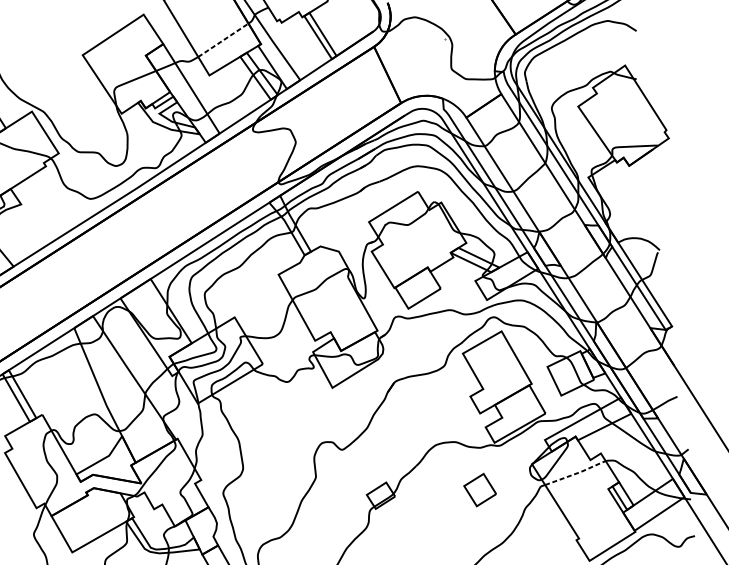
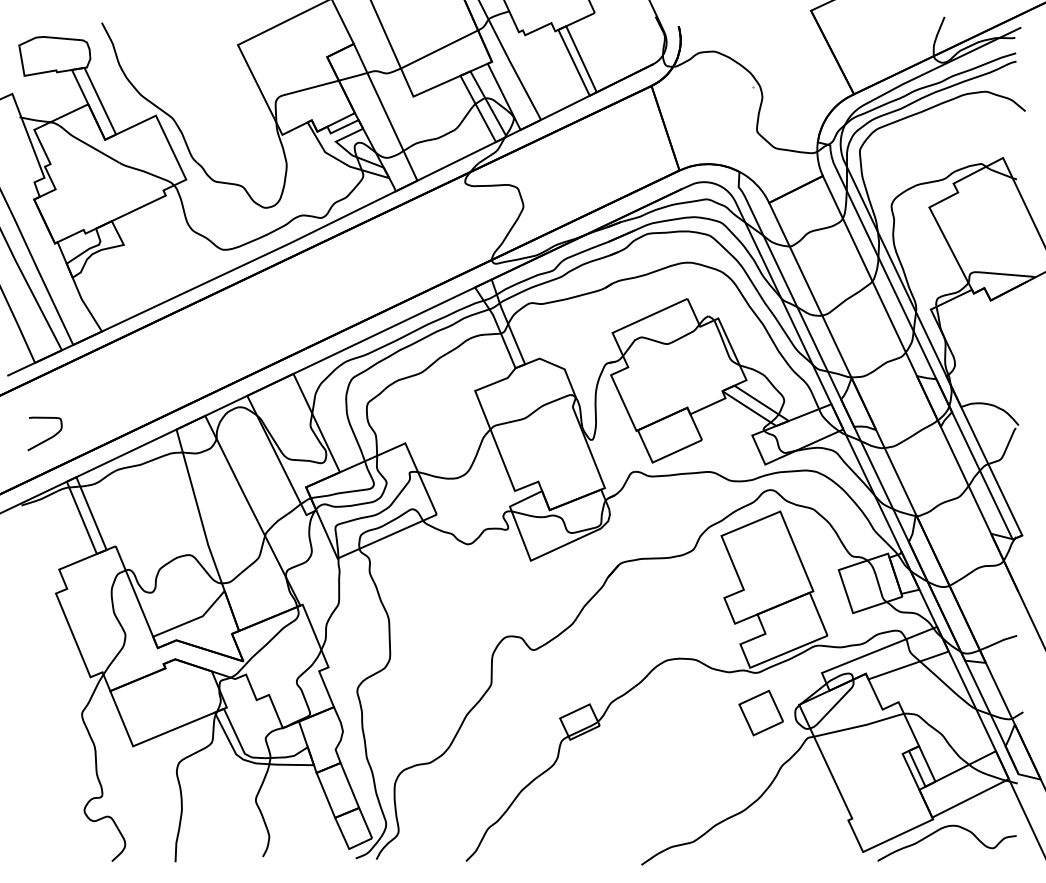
line: (224, 40) -> (440, 49), dashed -> solid
line: (577, 473) -> (861, 726), dashed -> solid
part: (479, 489) -> (760, 712), moved

